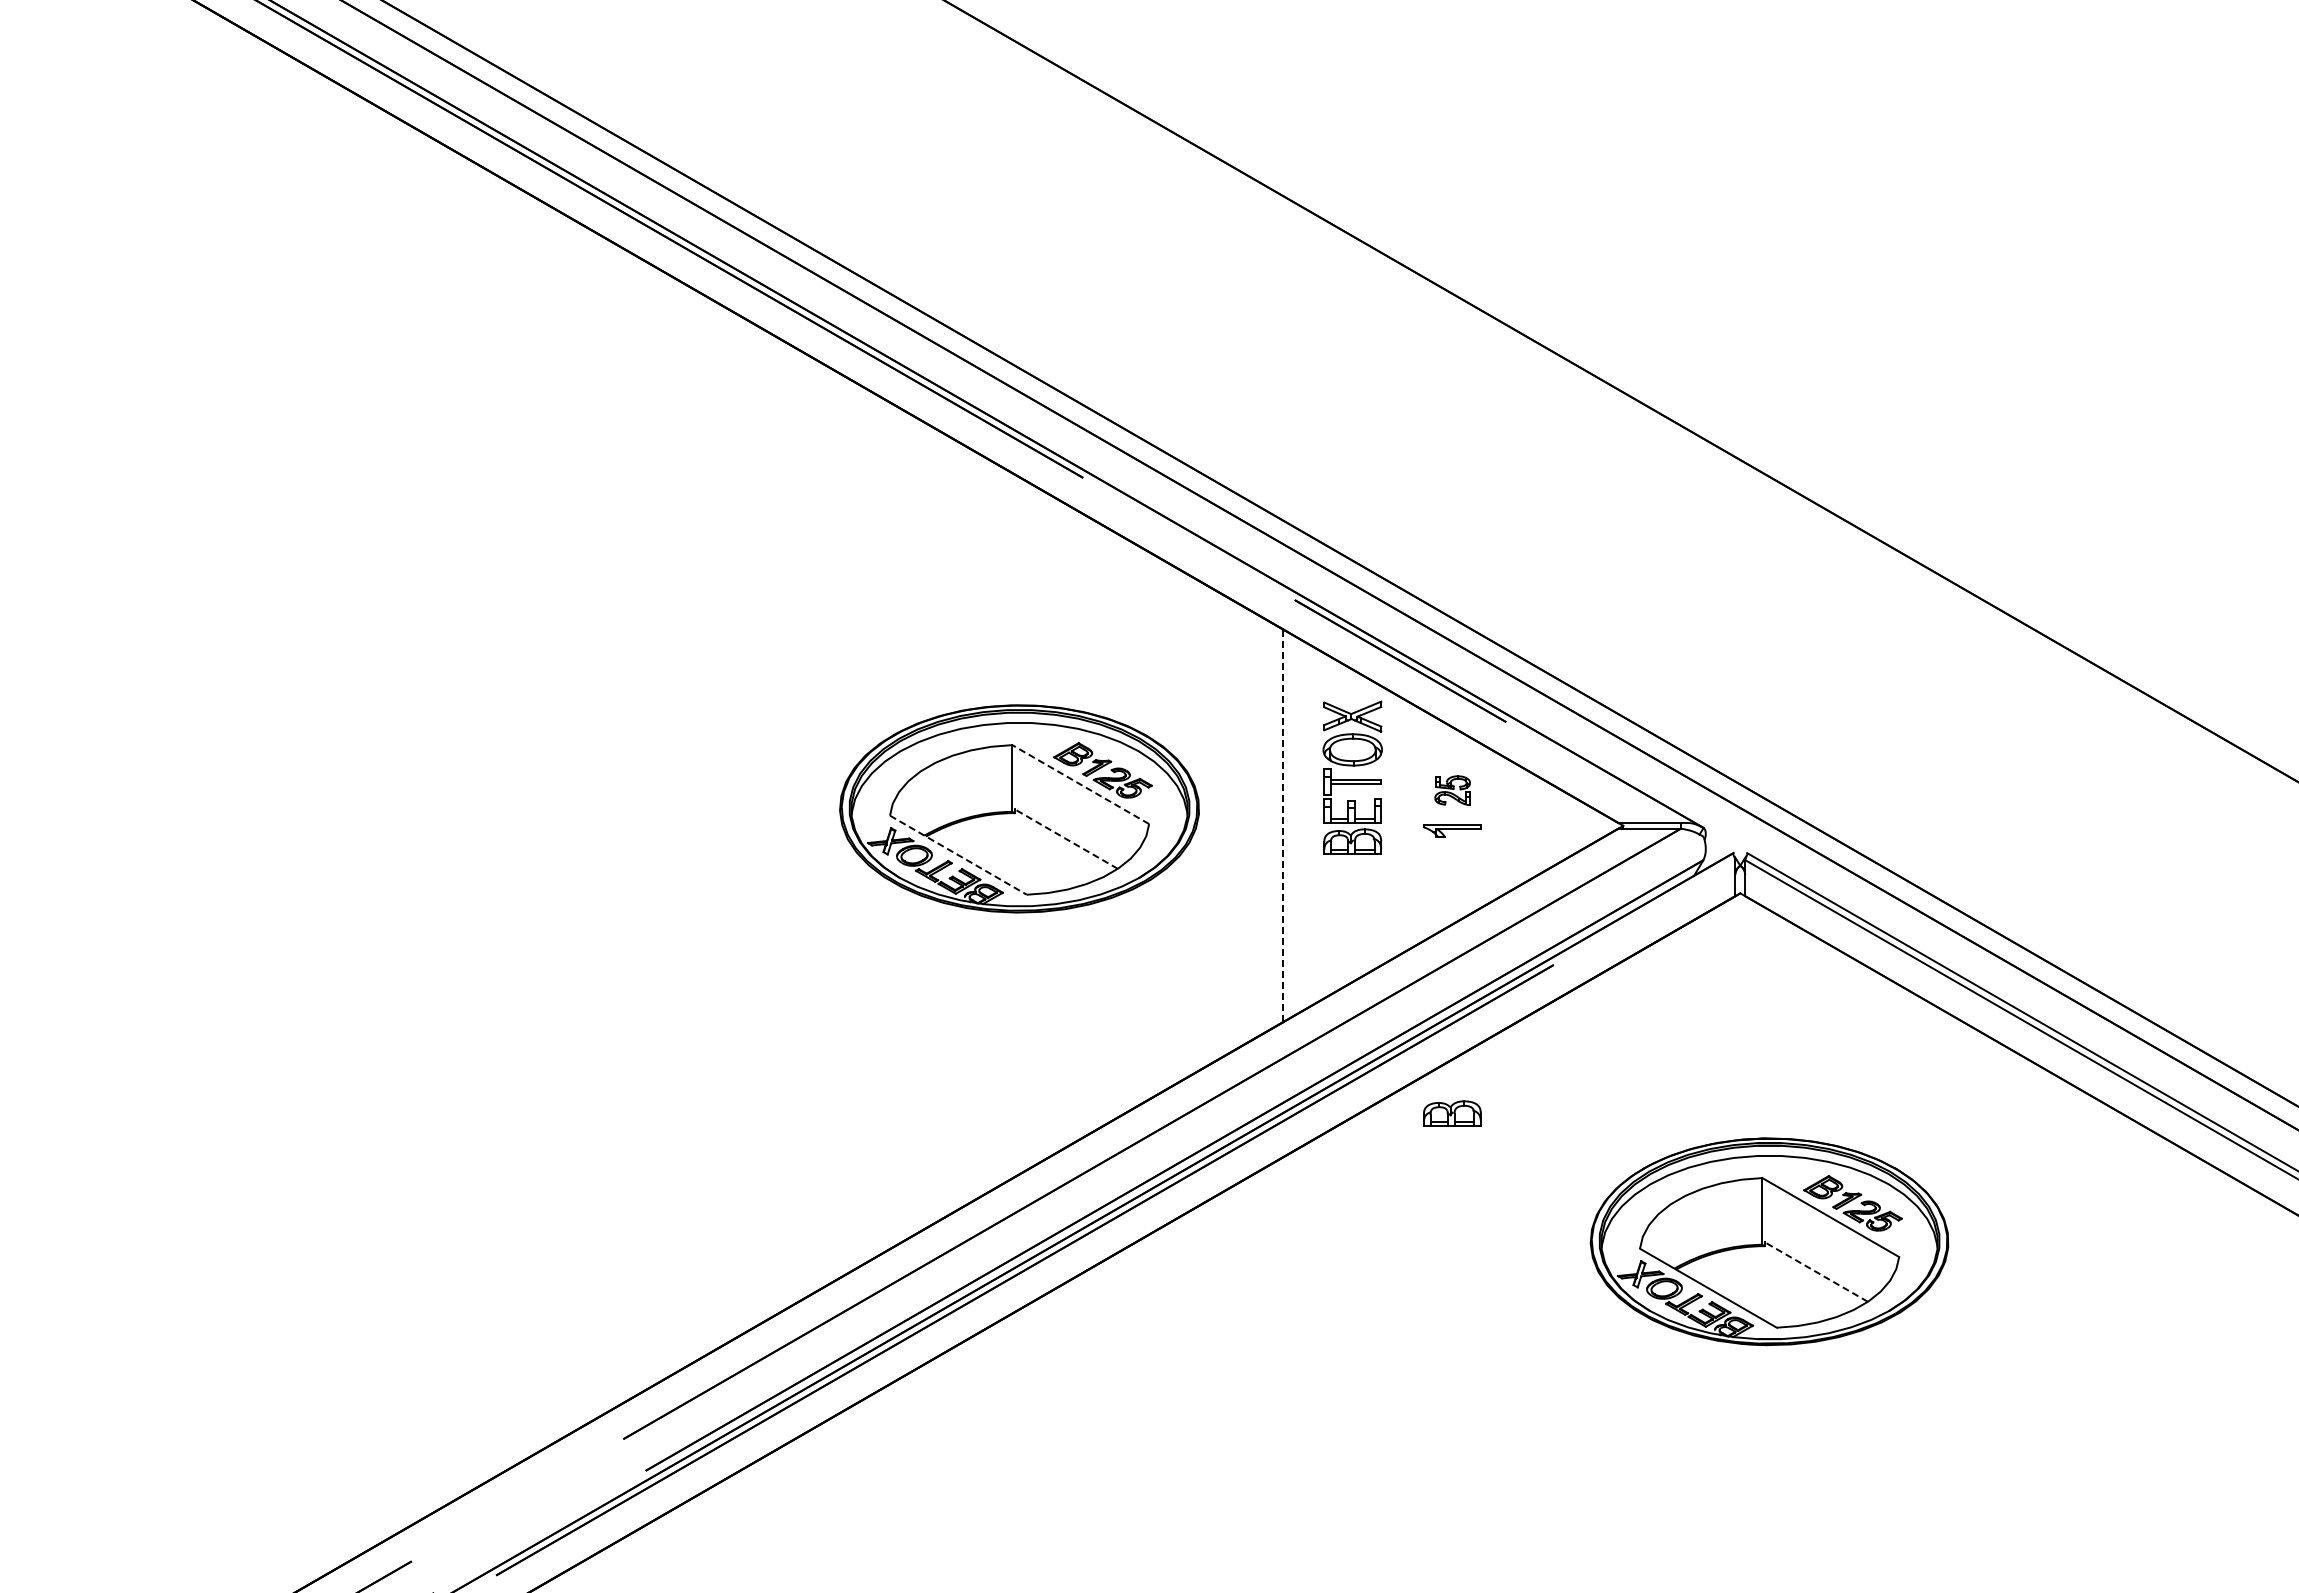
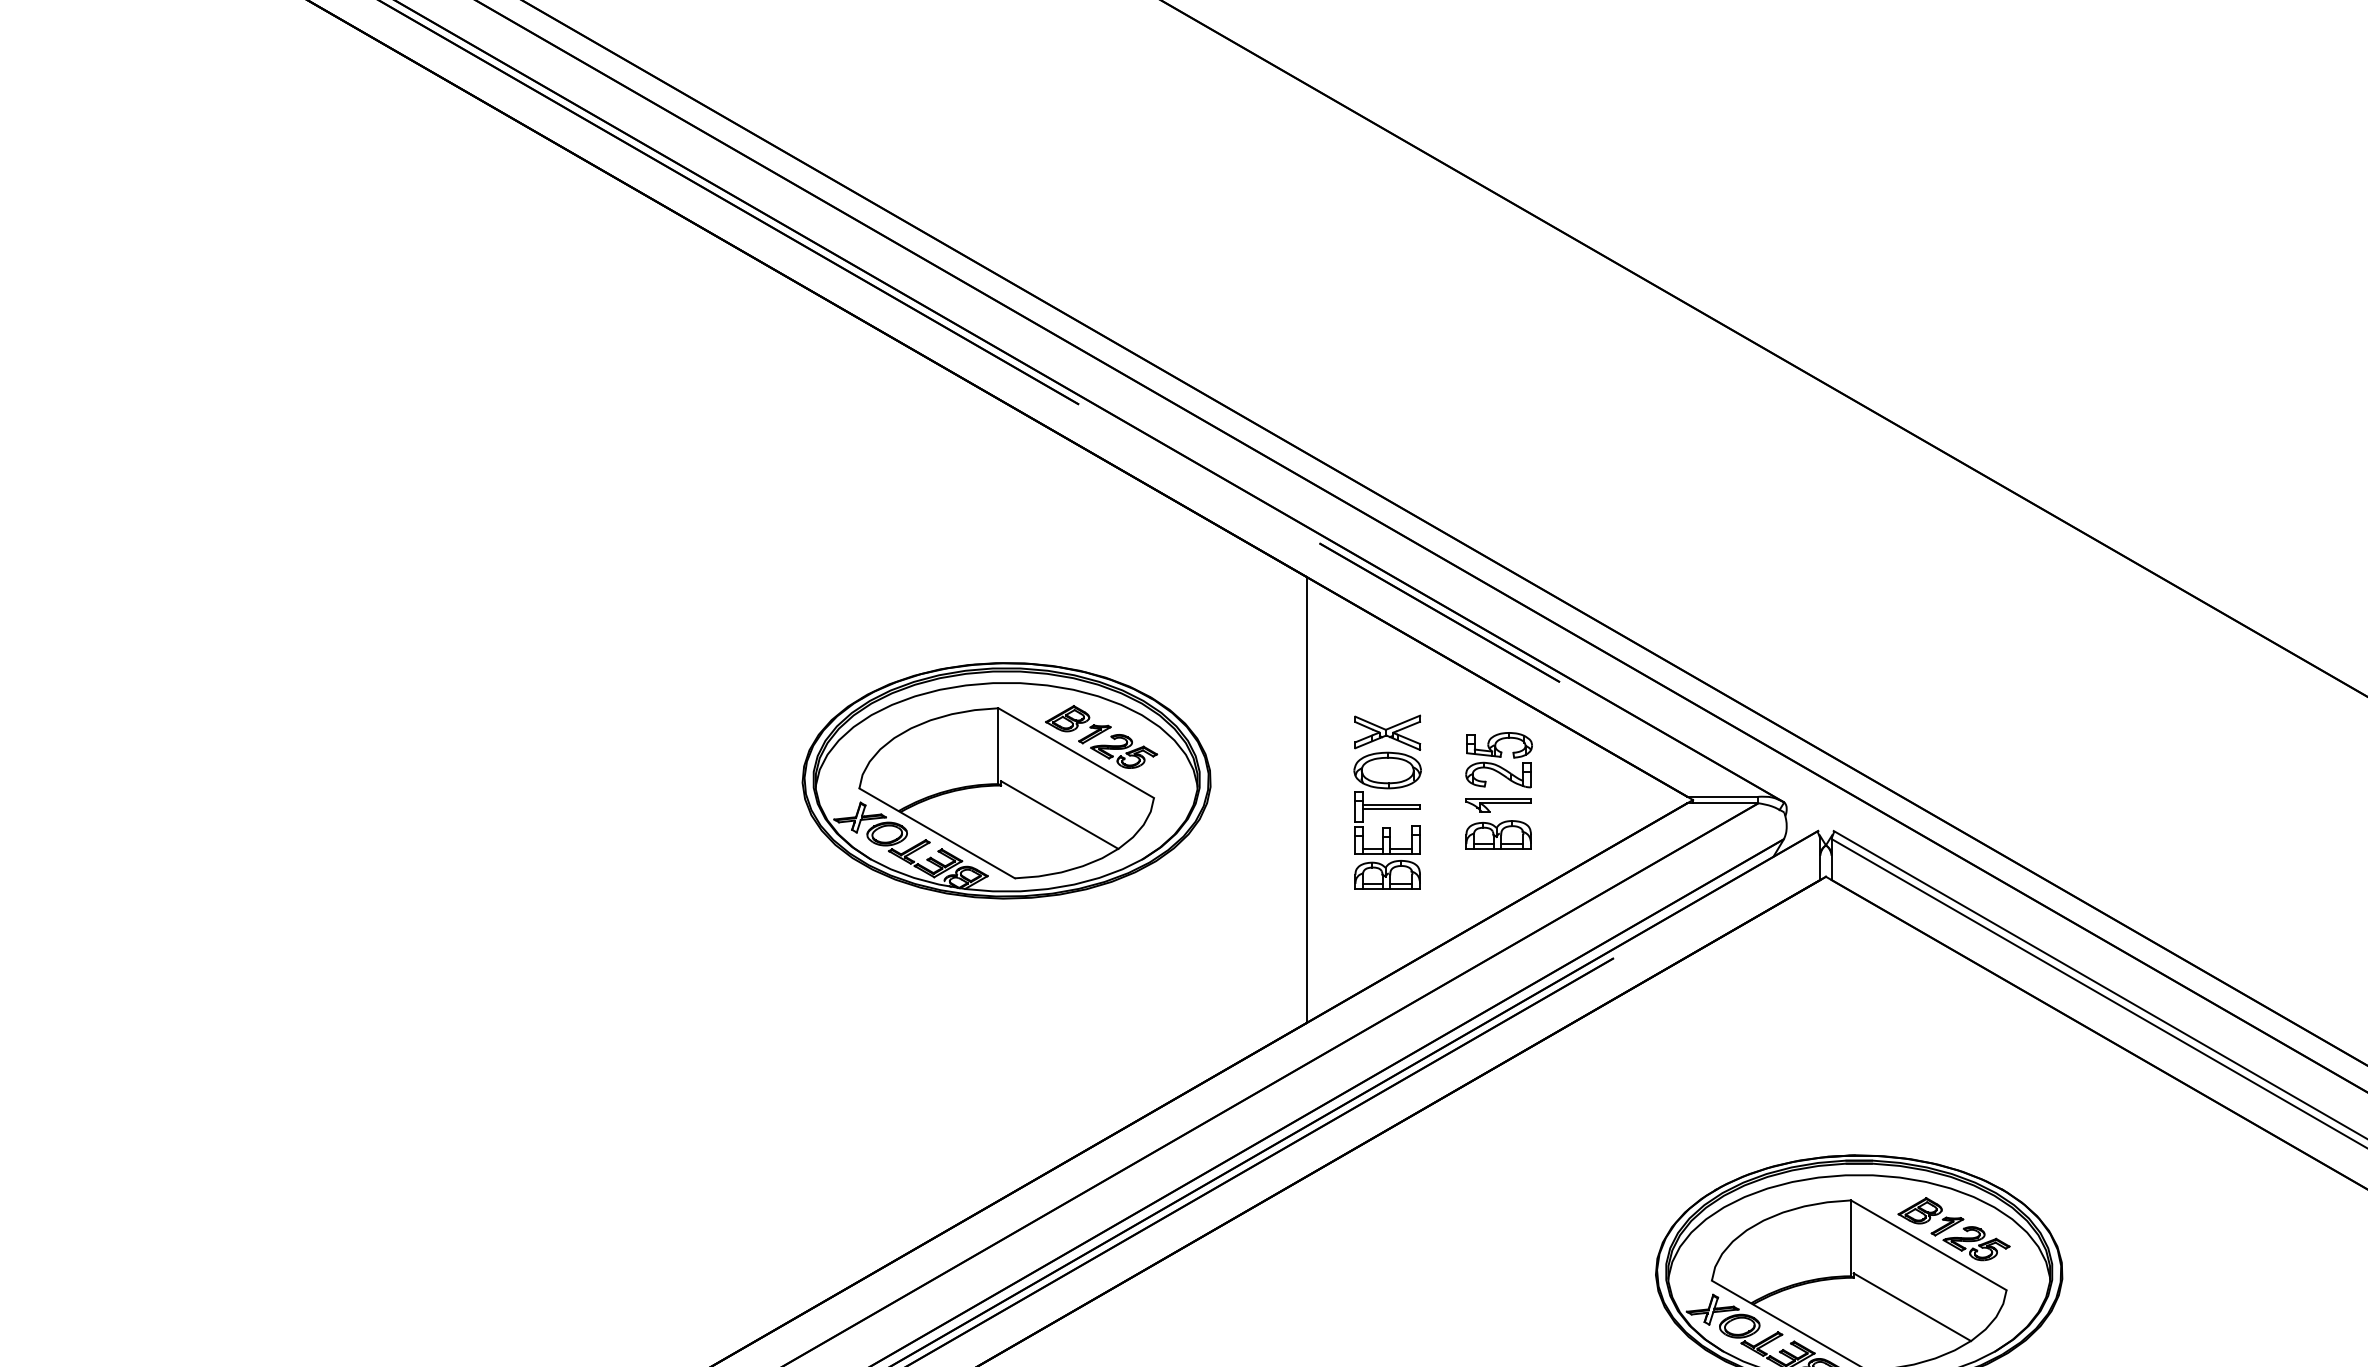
part: (1352, 777) -> (1387, 801), moved
line: (1080, 784) -> (1075, 753), dashed -> solid
part: (1452, 790) -> (1498, 759), size x1.67
line: (1283, 825) -> (1306, 799), dashed -> solid
line: (1066, 839) -> (1060, 815), dashed -> solid
line: (958, 855) -> (937, 833), dashed -> solid
part: (1452, 1113) -> (1498, 834), moved
line: (1816, 1272) -> (1912, 1307), dashed -> solid

